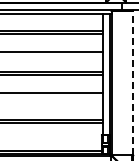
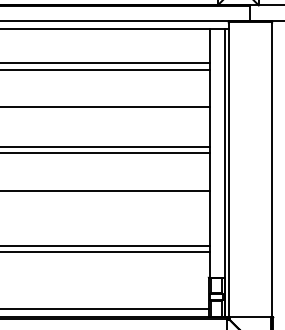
line: (132, 82) -> (271, 169), dashed -> solid

